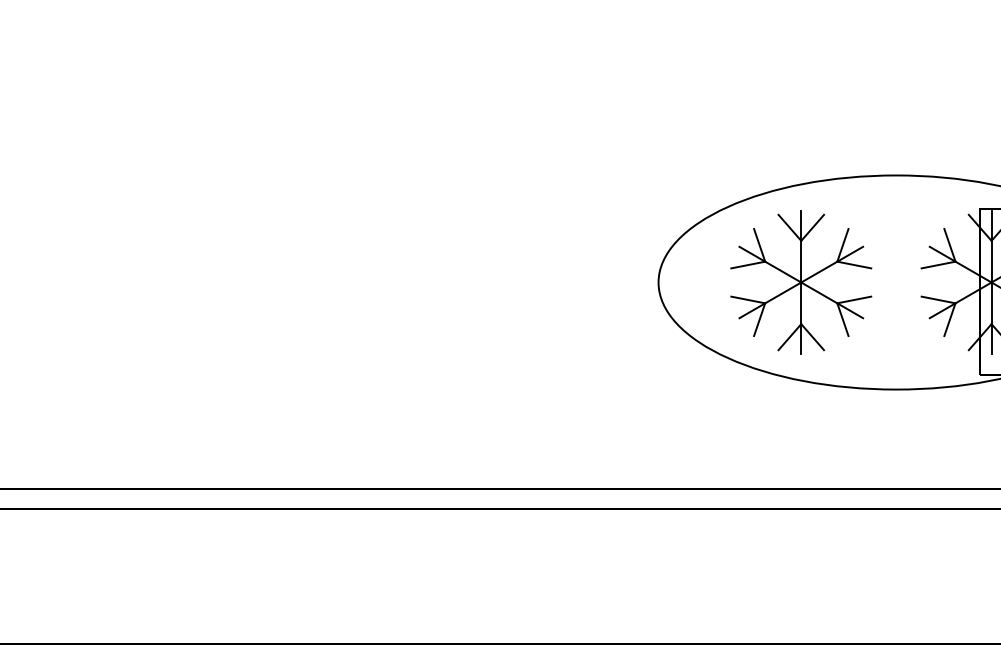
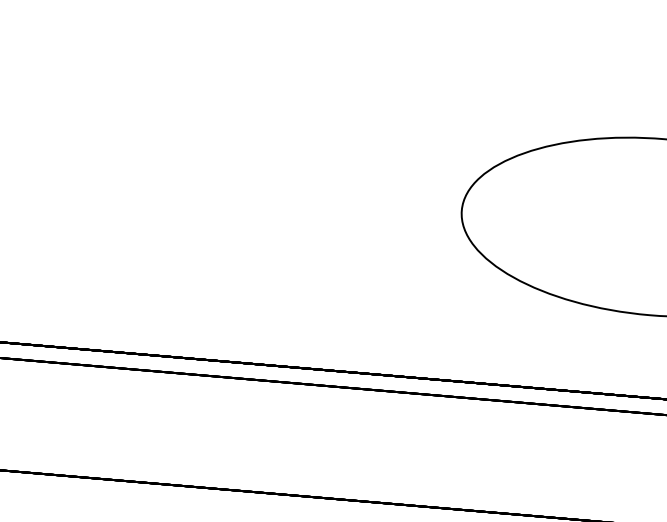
part: (801, 282) -> (579, 220), removed

